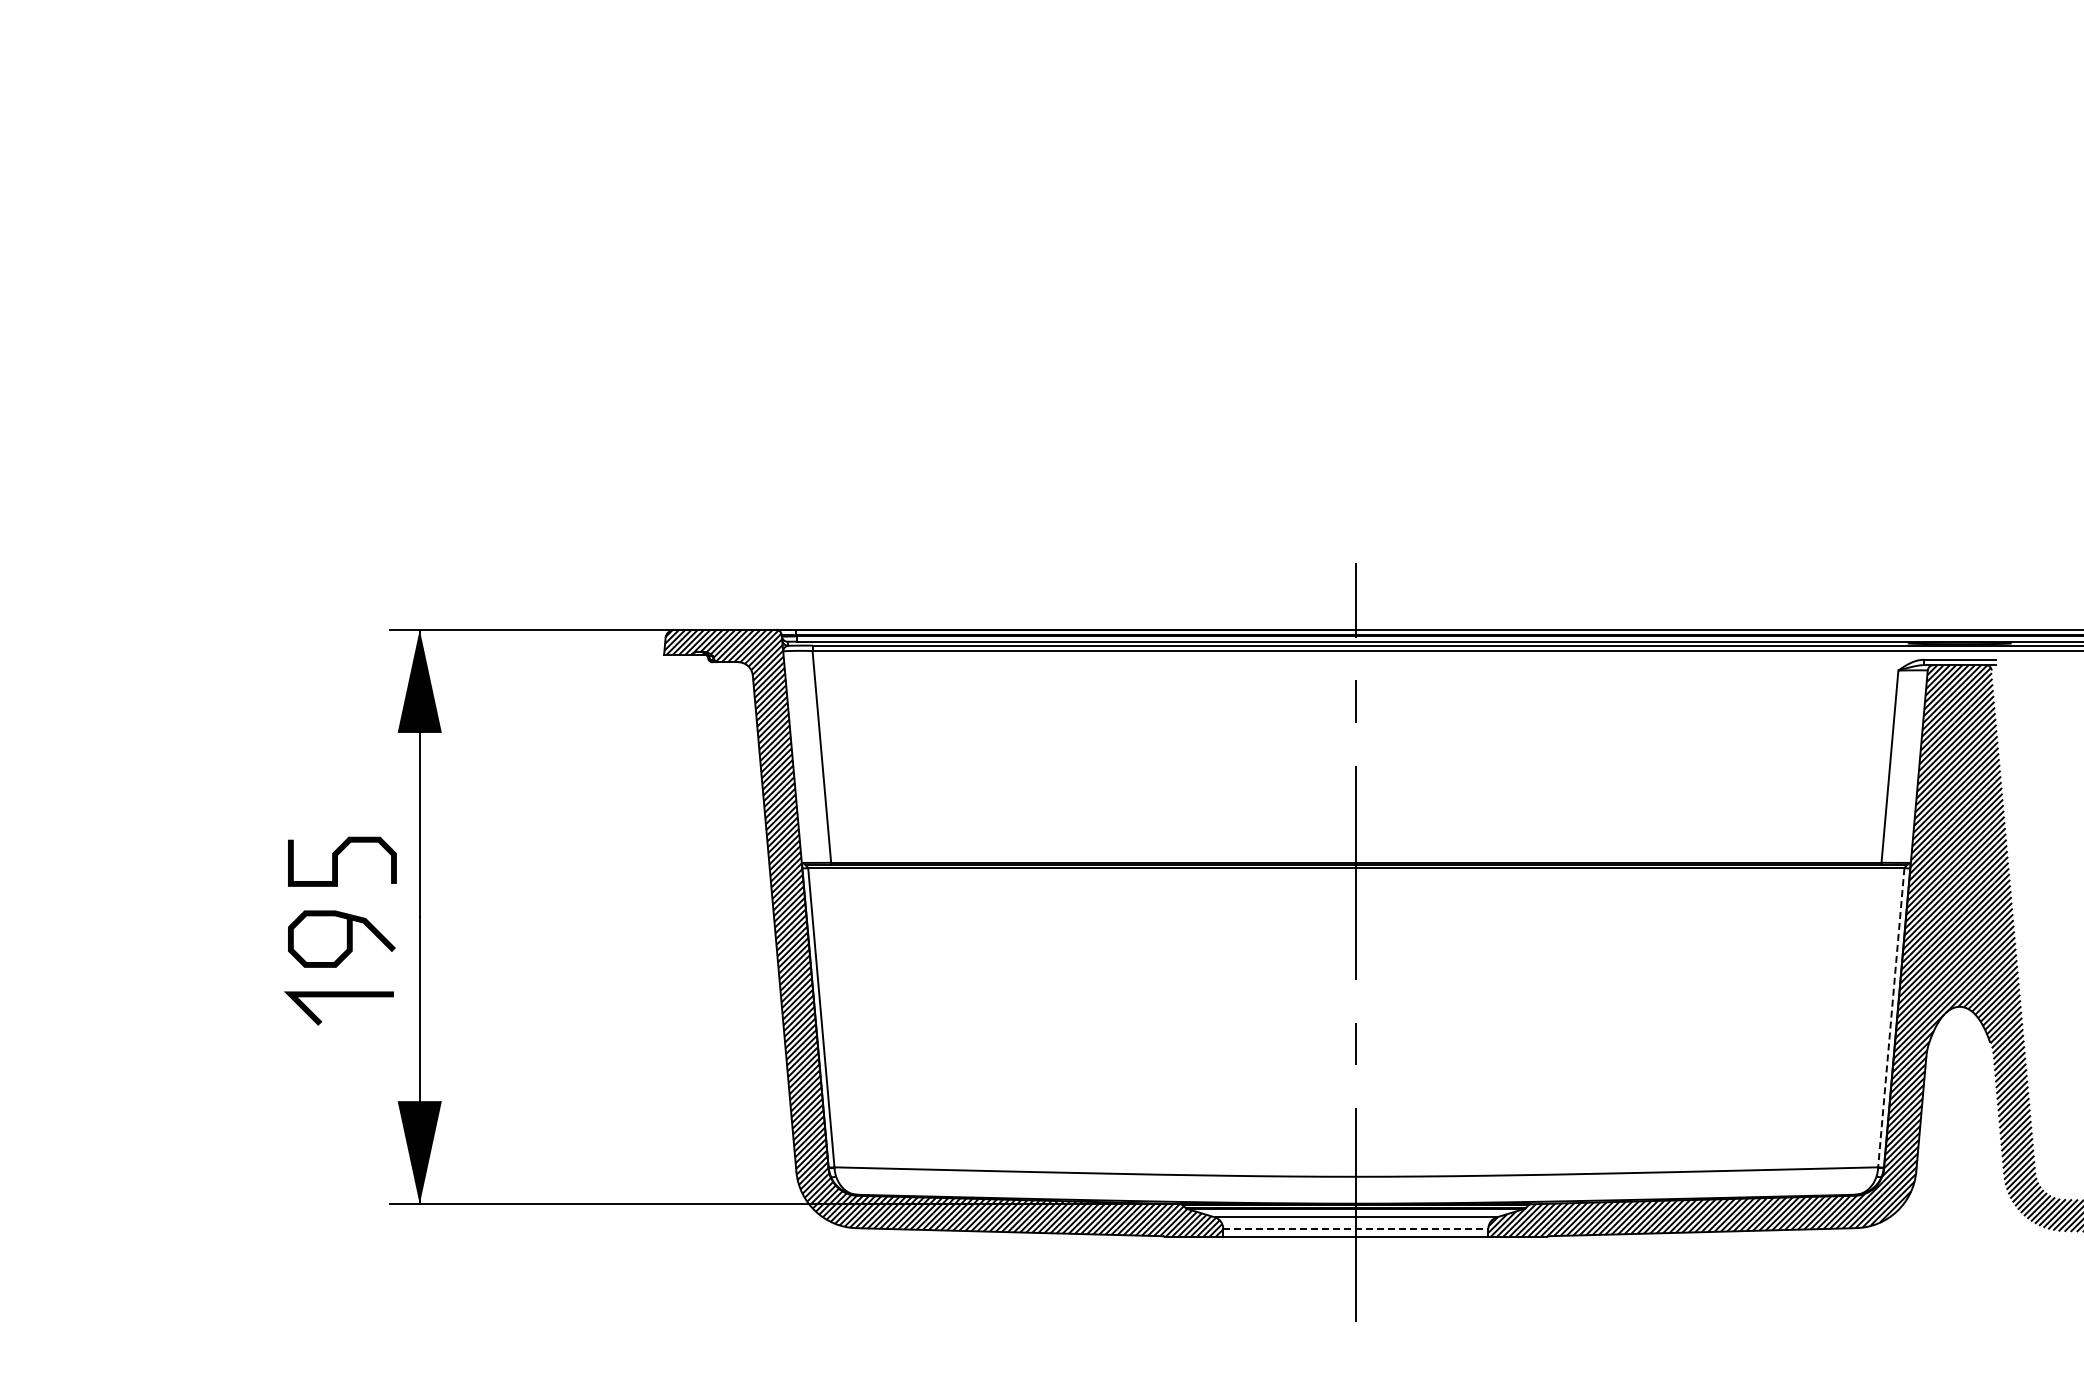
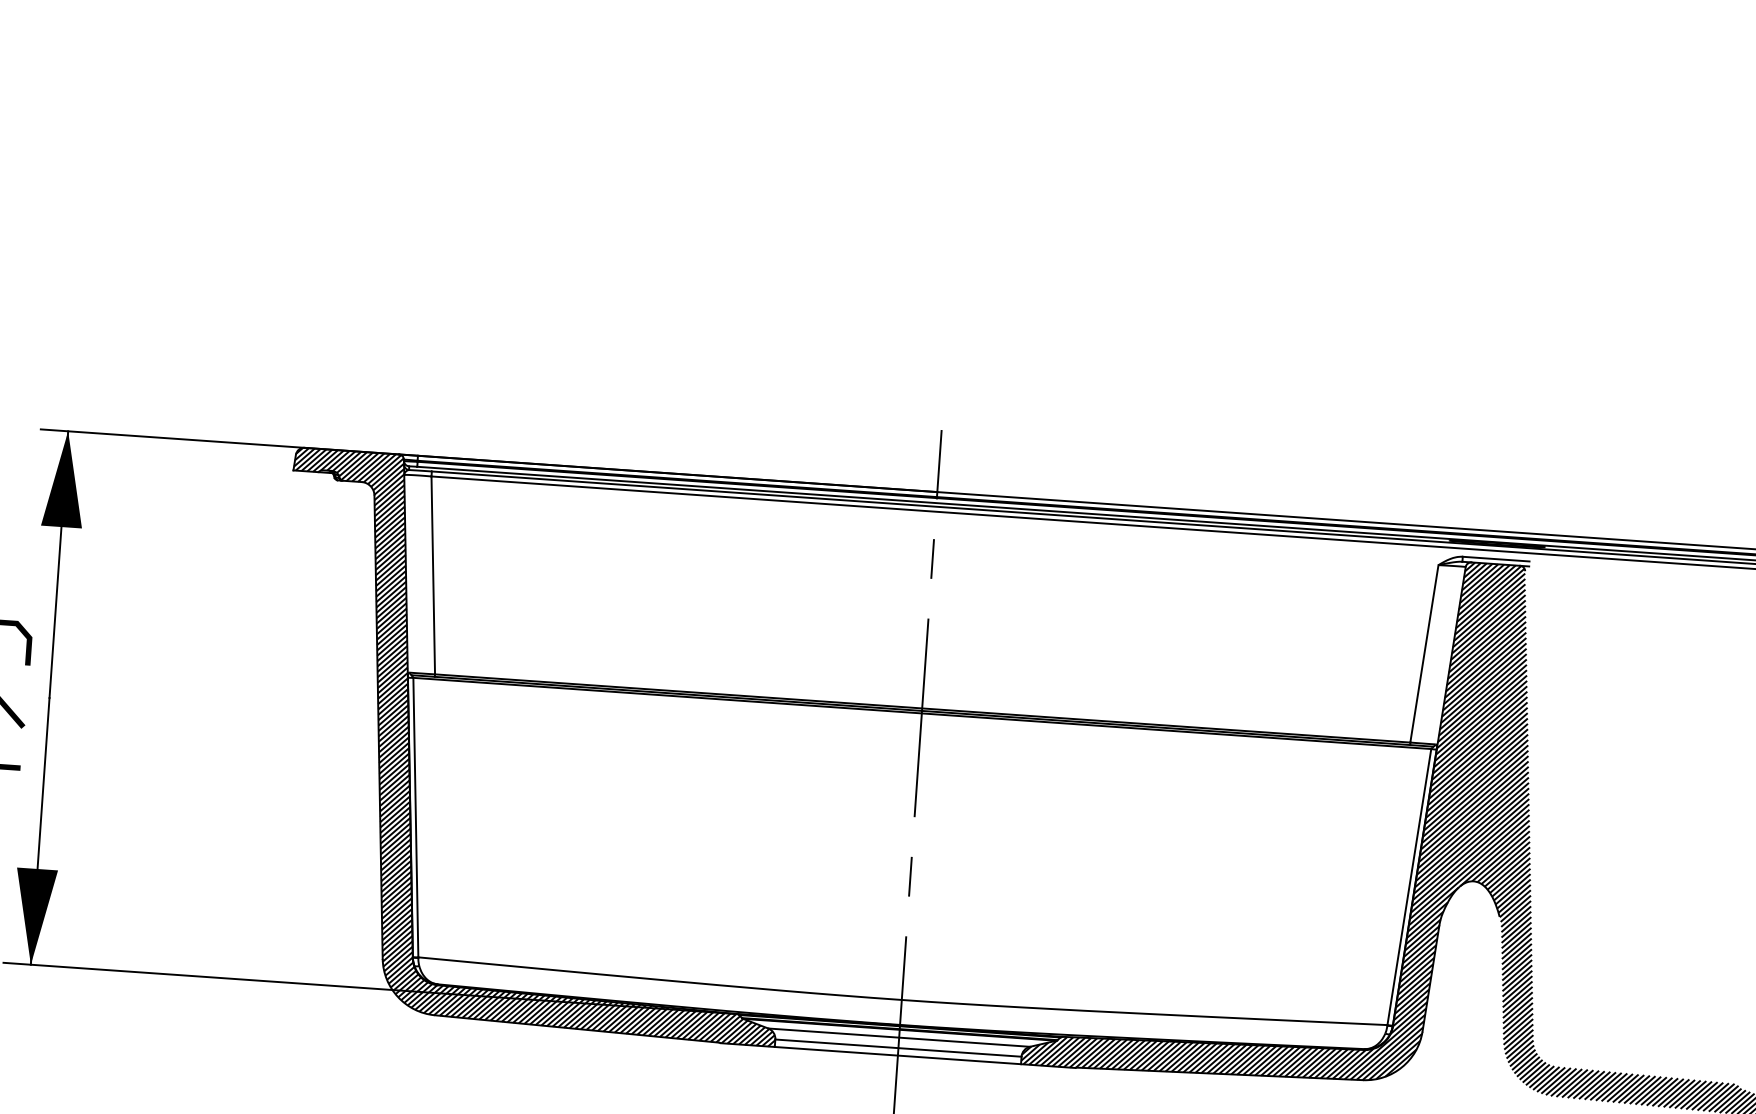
line: (1891, 1018) -> (1409, 887), dashed -> solid
line: (1355, 1228) -> (898, 1047), dashed -> solid

